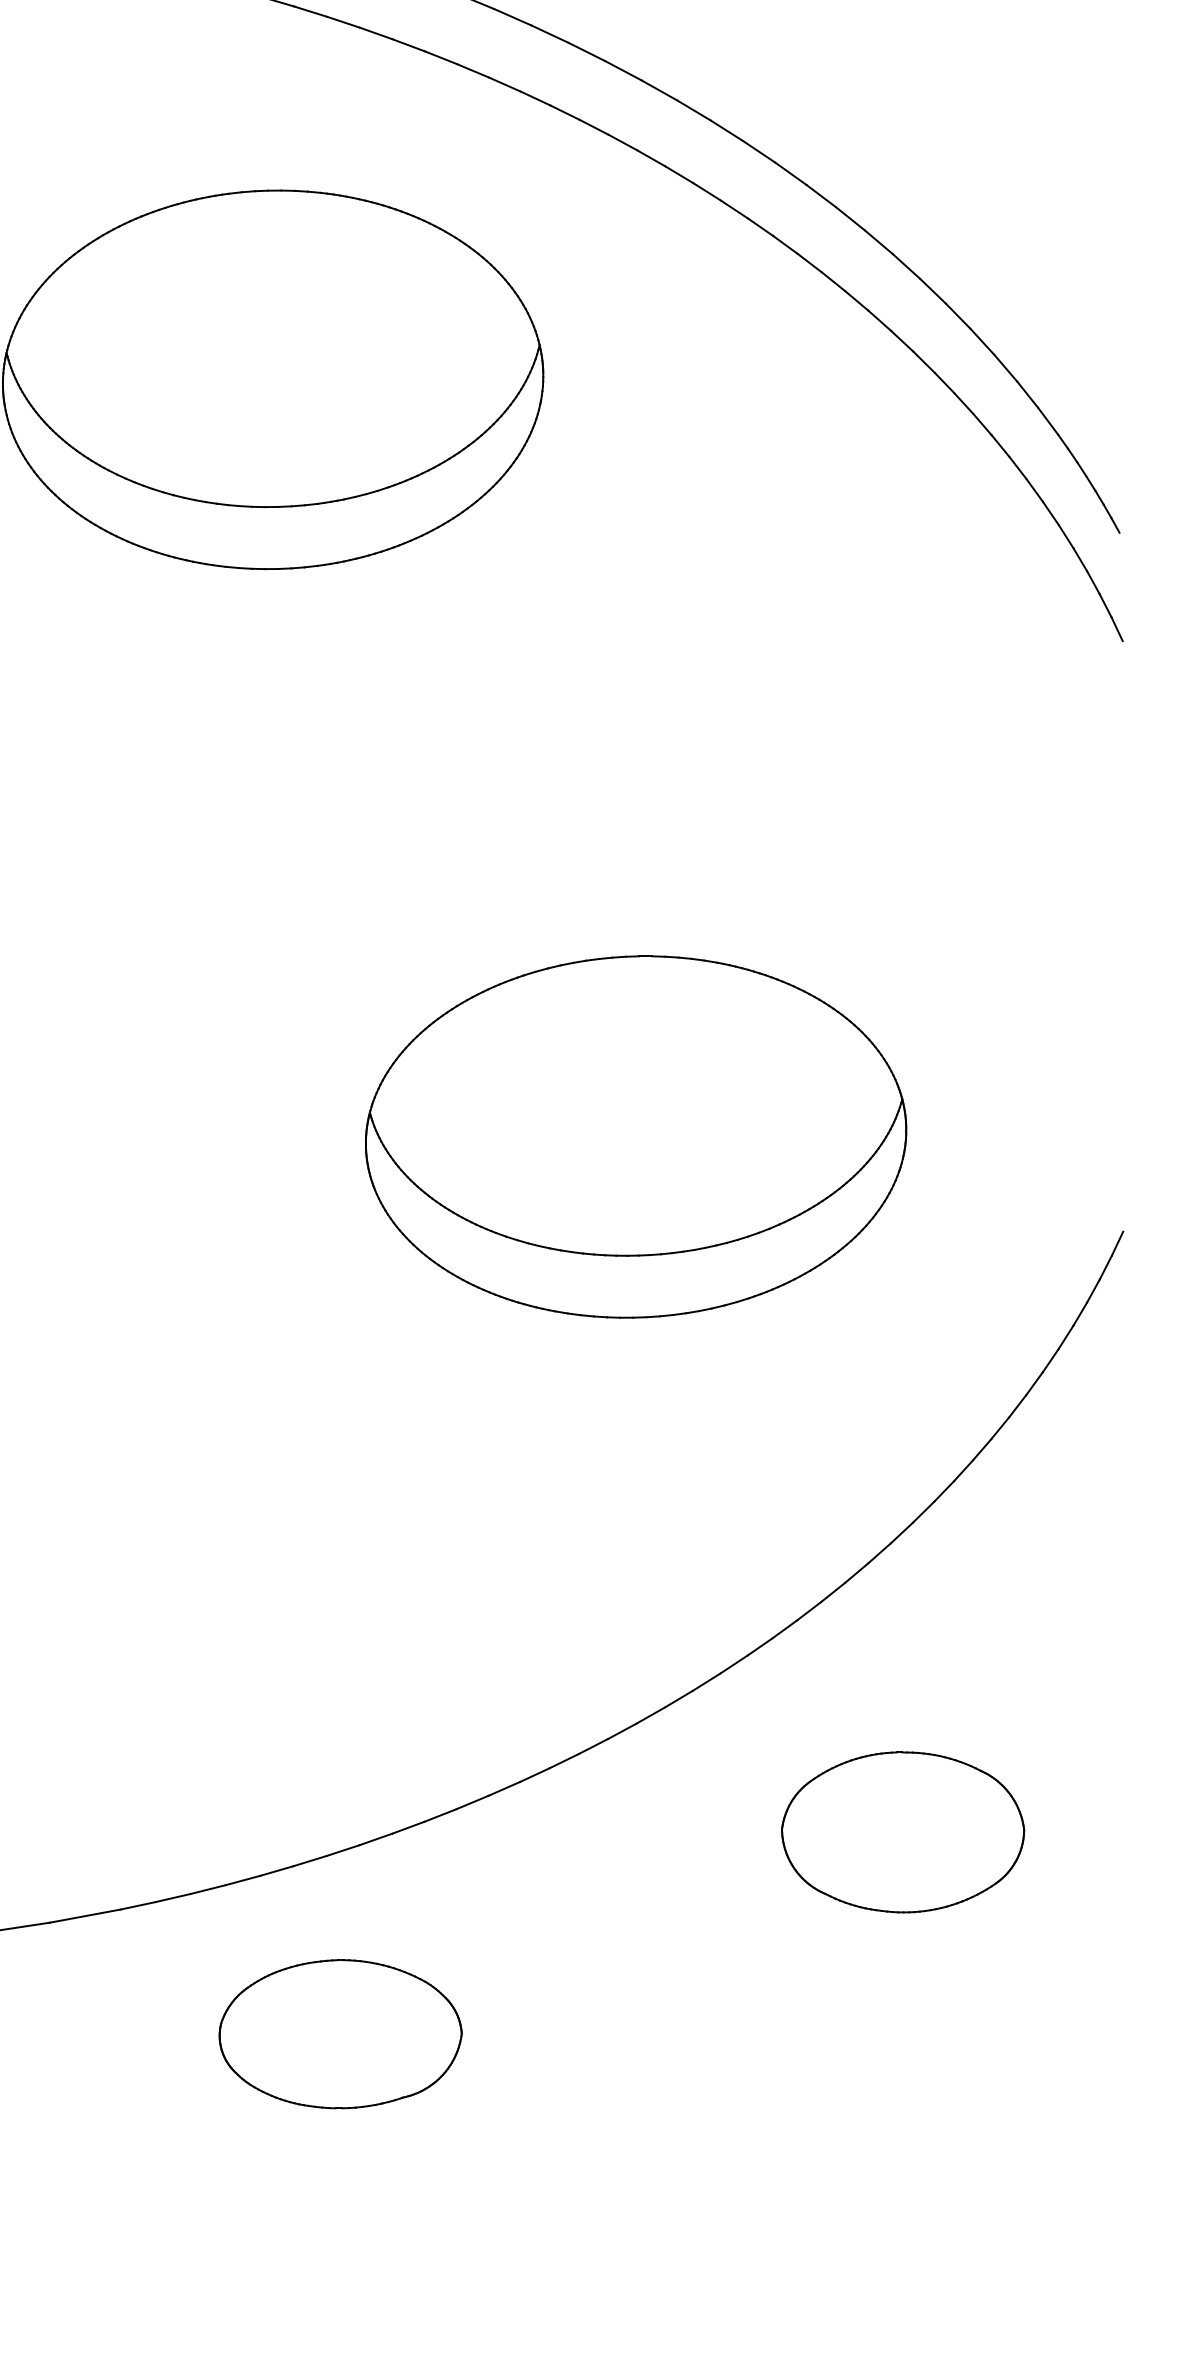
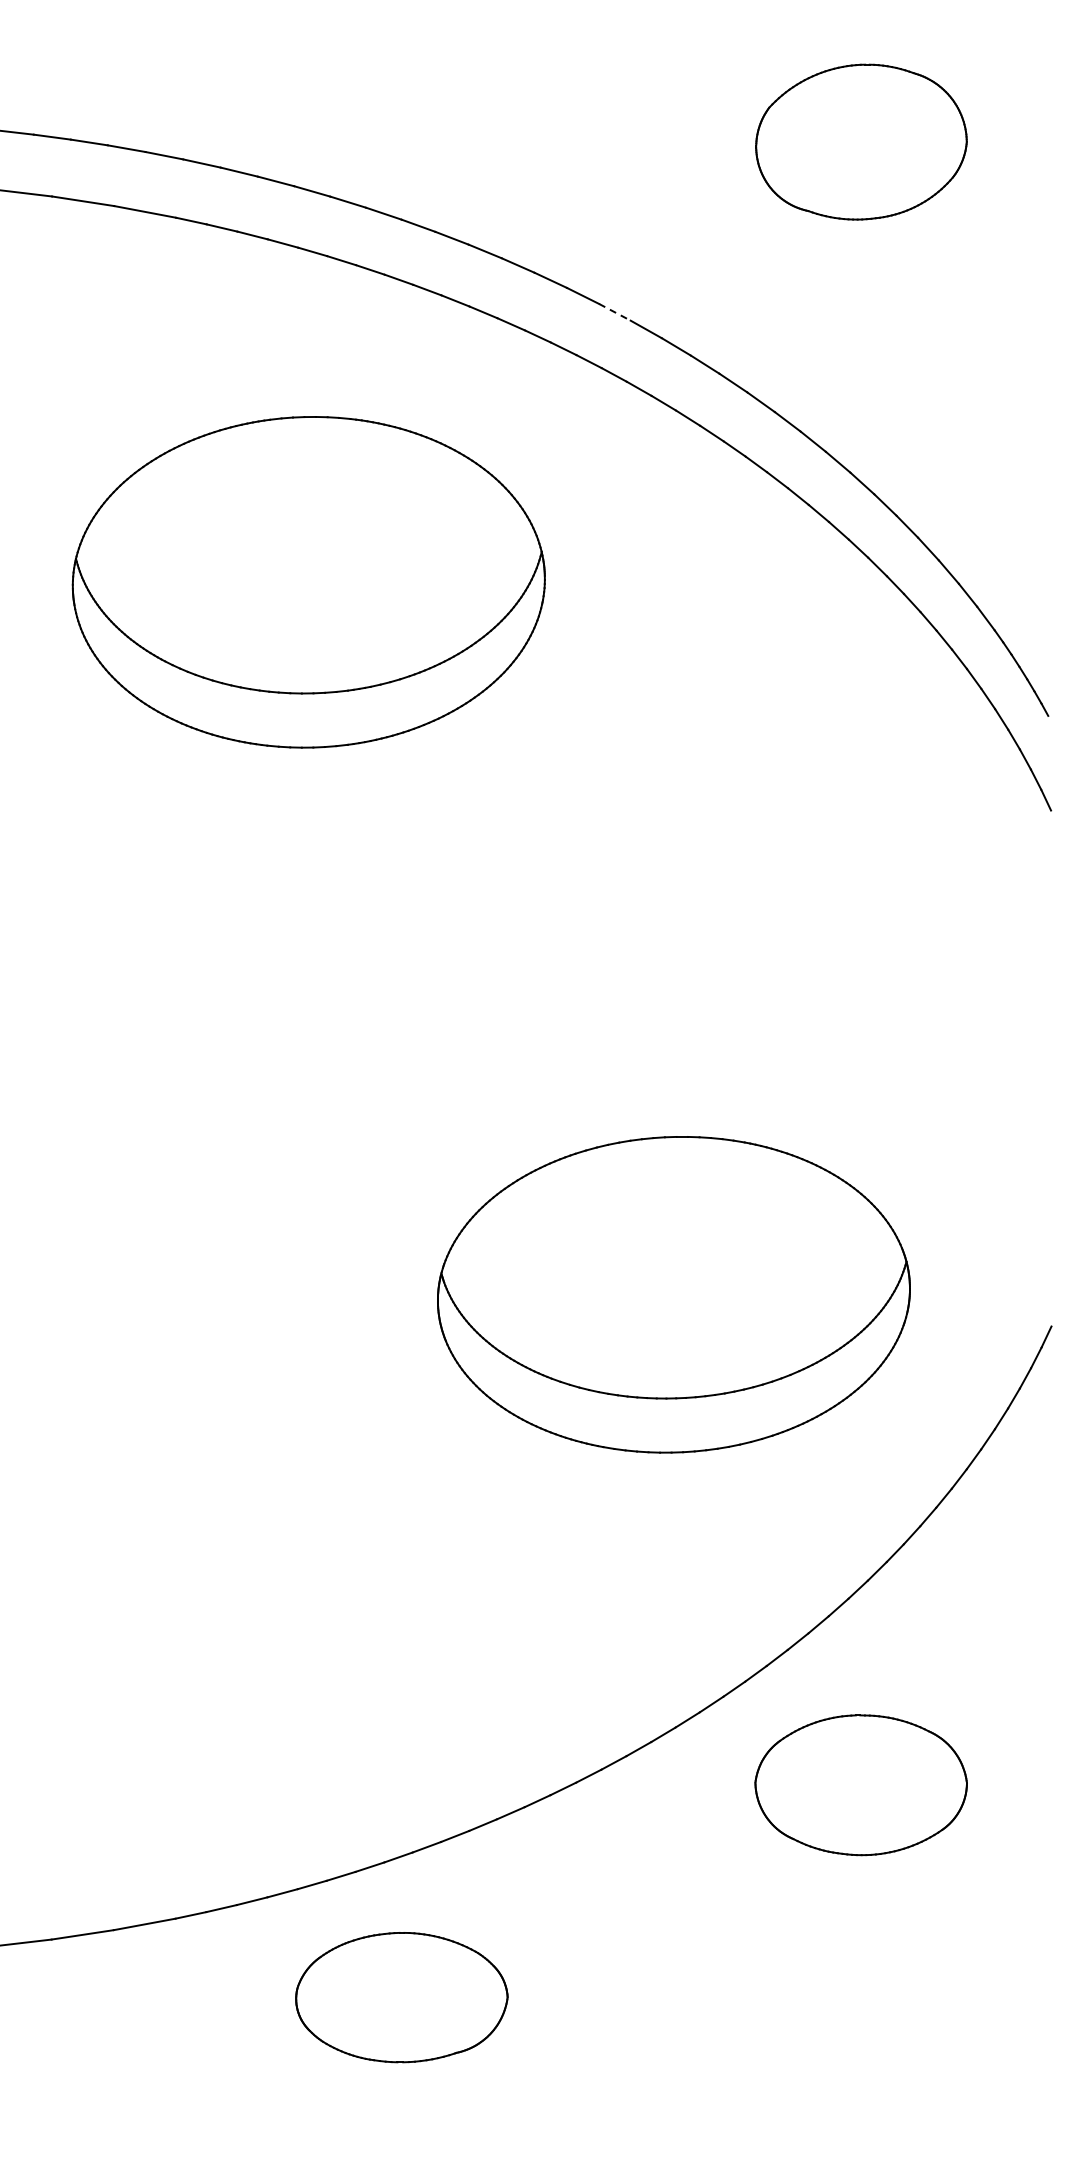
line: (622, 70) -> (614, 312), solid -> dashed
part: (635, 1136) -> (673, 1294), moved
part: (902, 1832) -> (860, 1785), moved
part: (340, 2034) -> (401, 1997), moved

